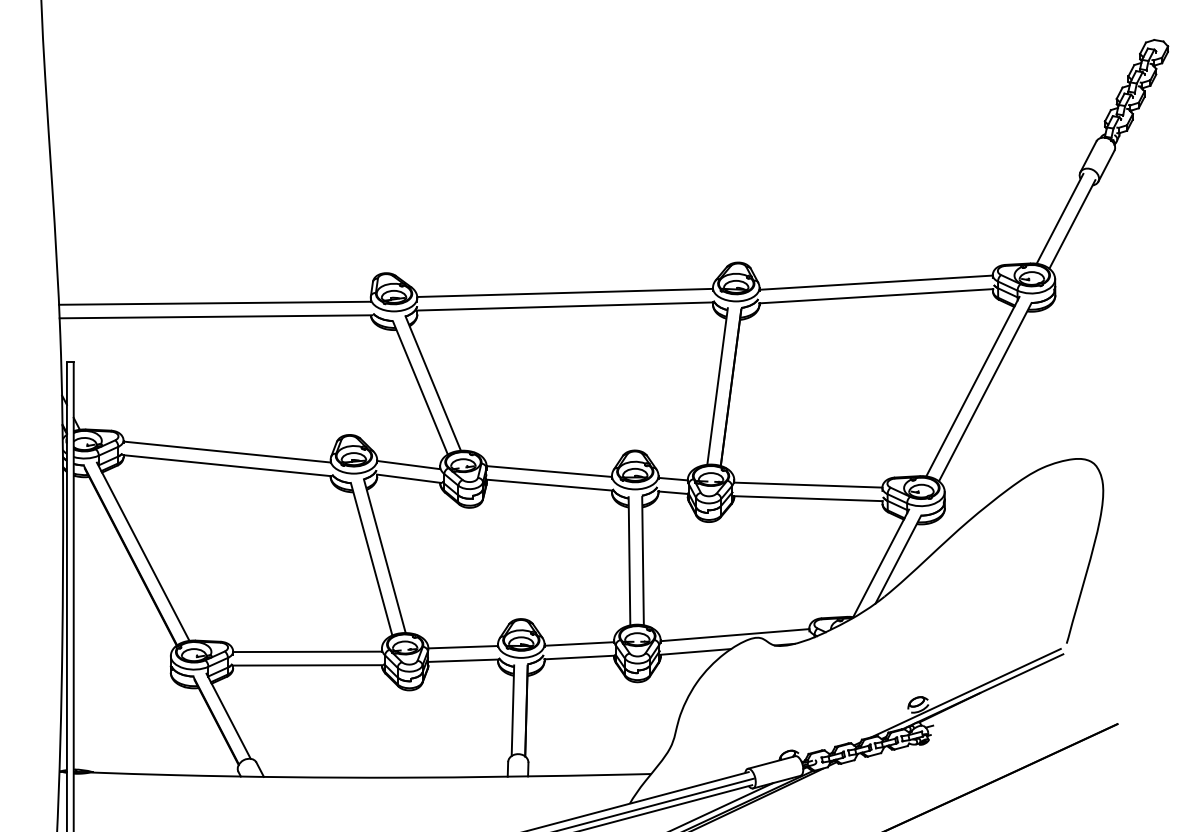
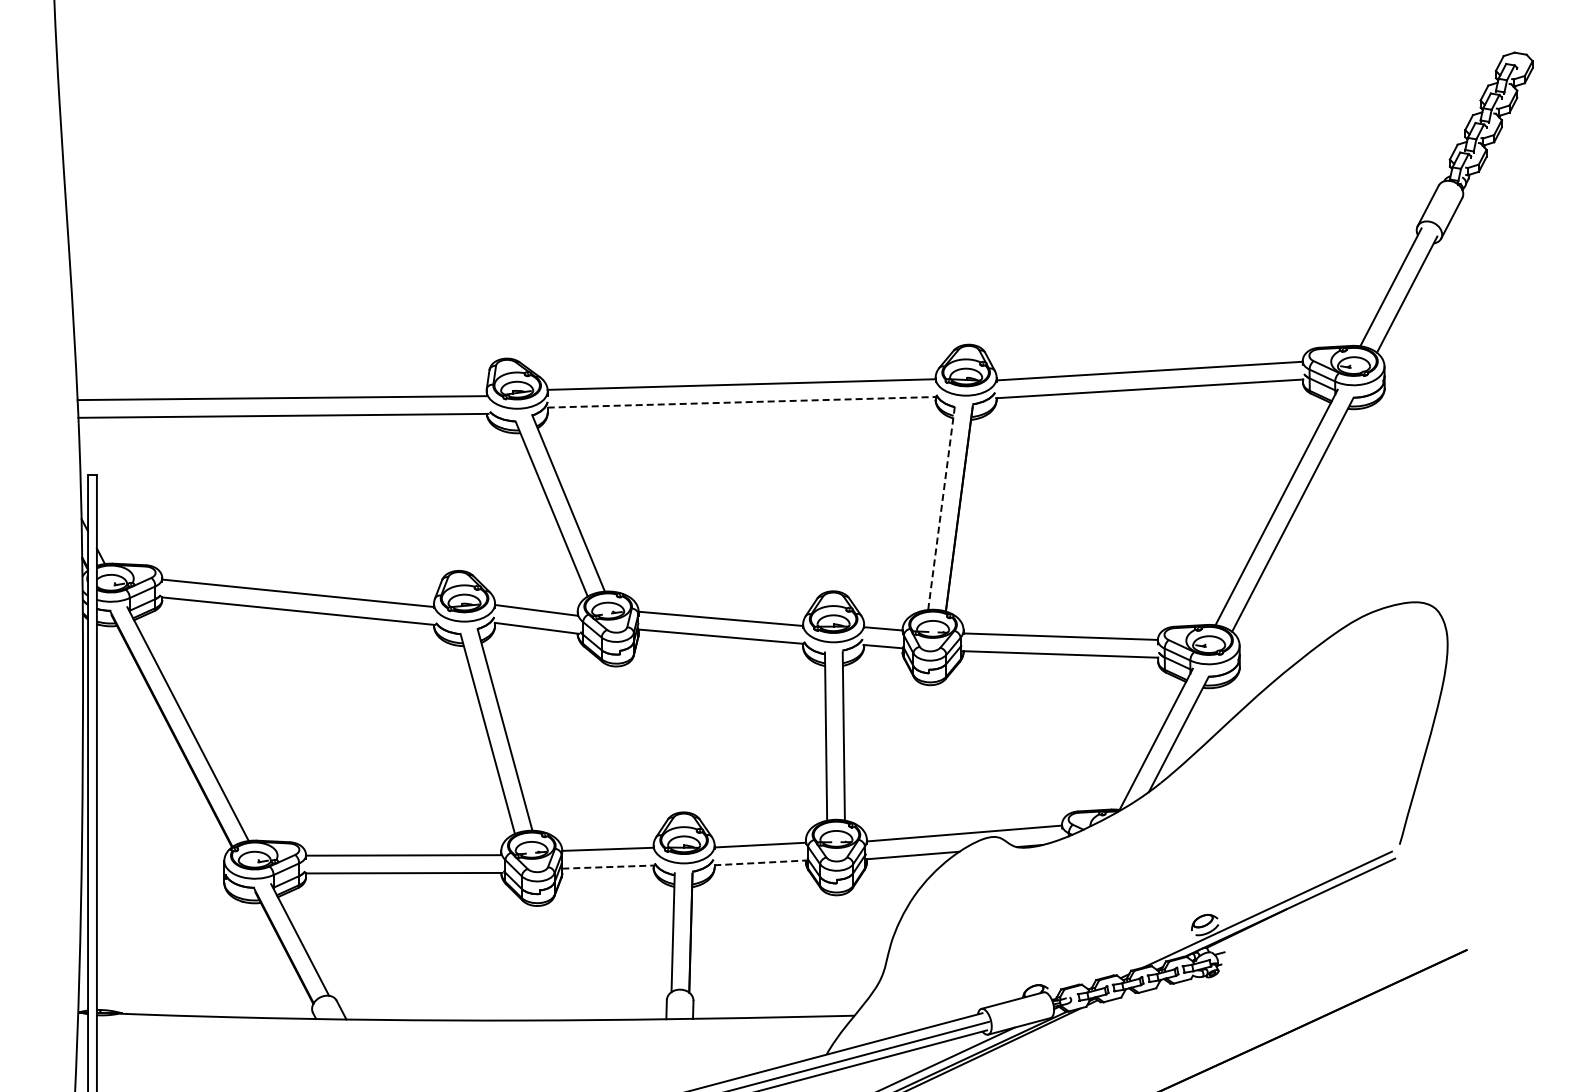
line: (565, 306) -> (742, 402), solid -> dashed
line: (717, 386) -> (941, 507), solid -> dashed
line: (579, 657) -> (760, 862), solid -> dashed
line: (463, 661) -> (608, 867), solid -> dashed

